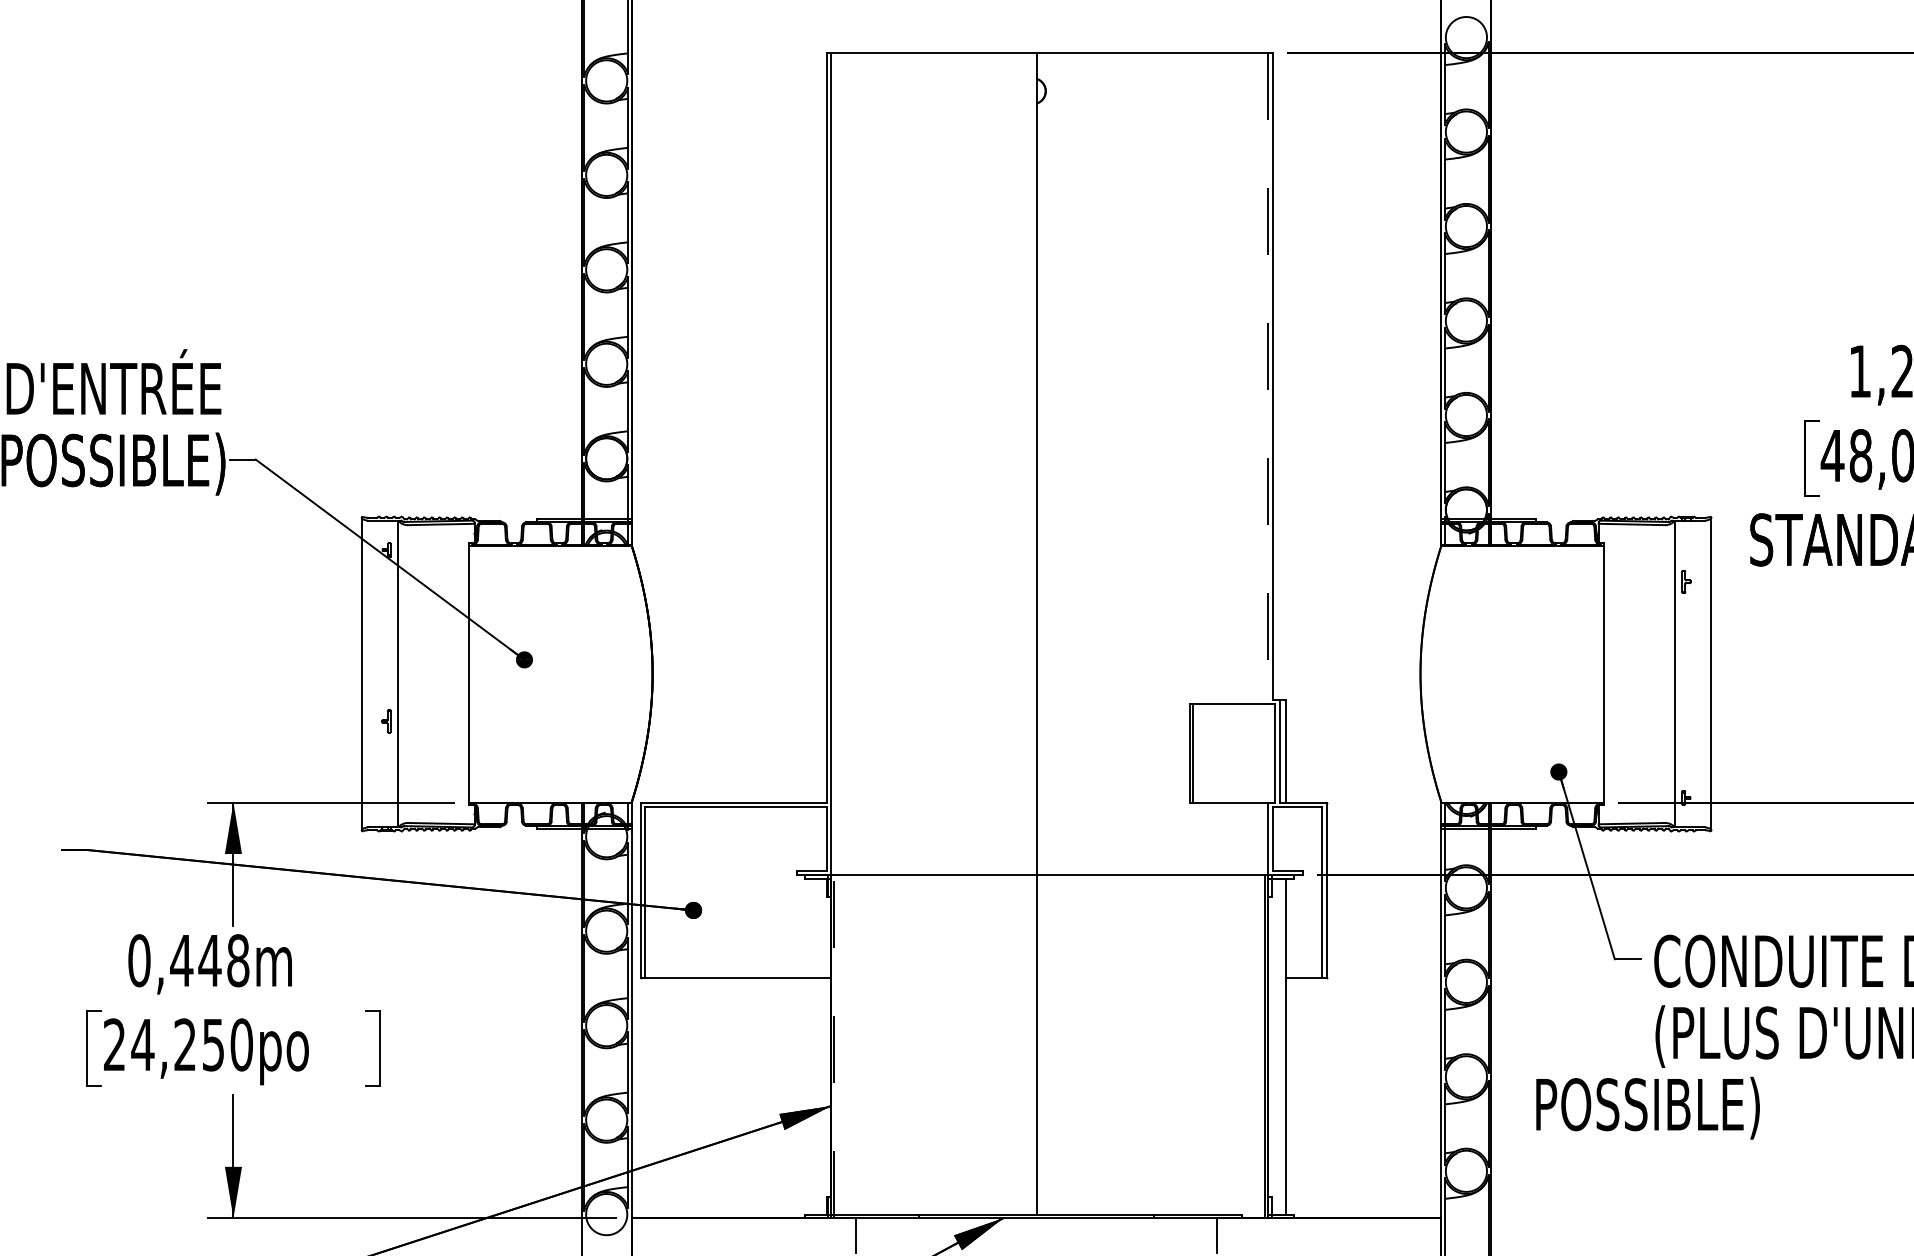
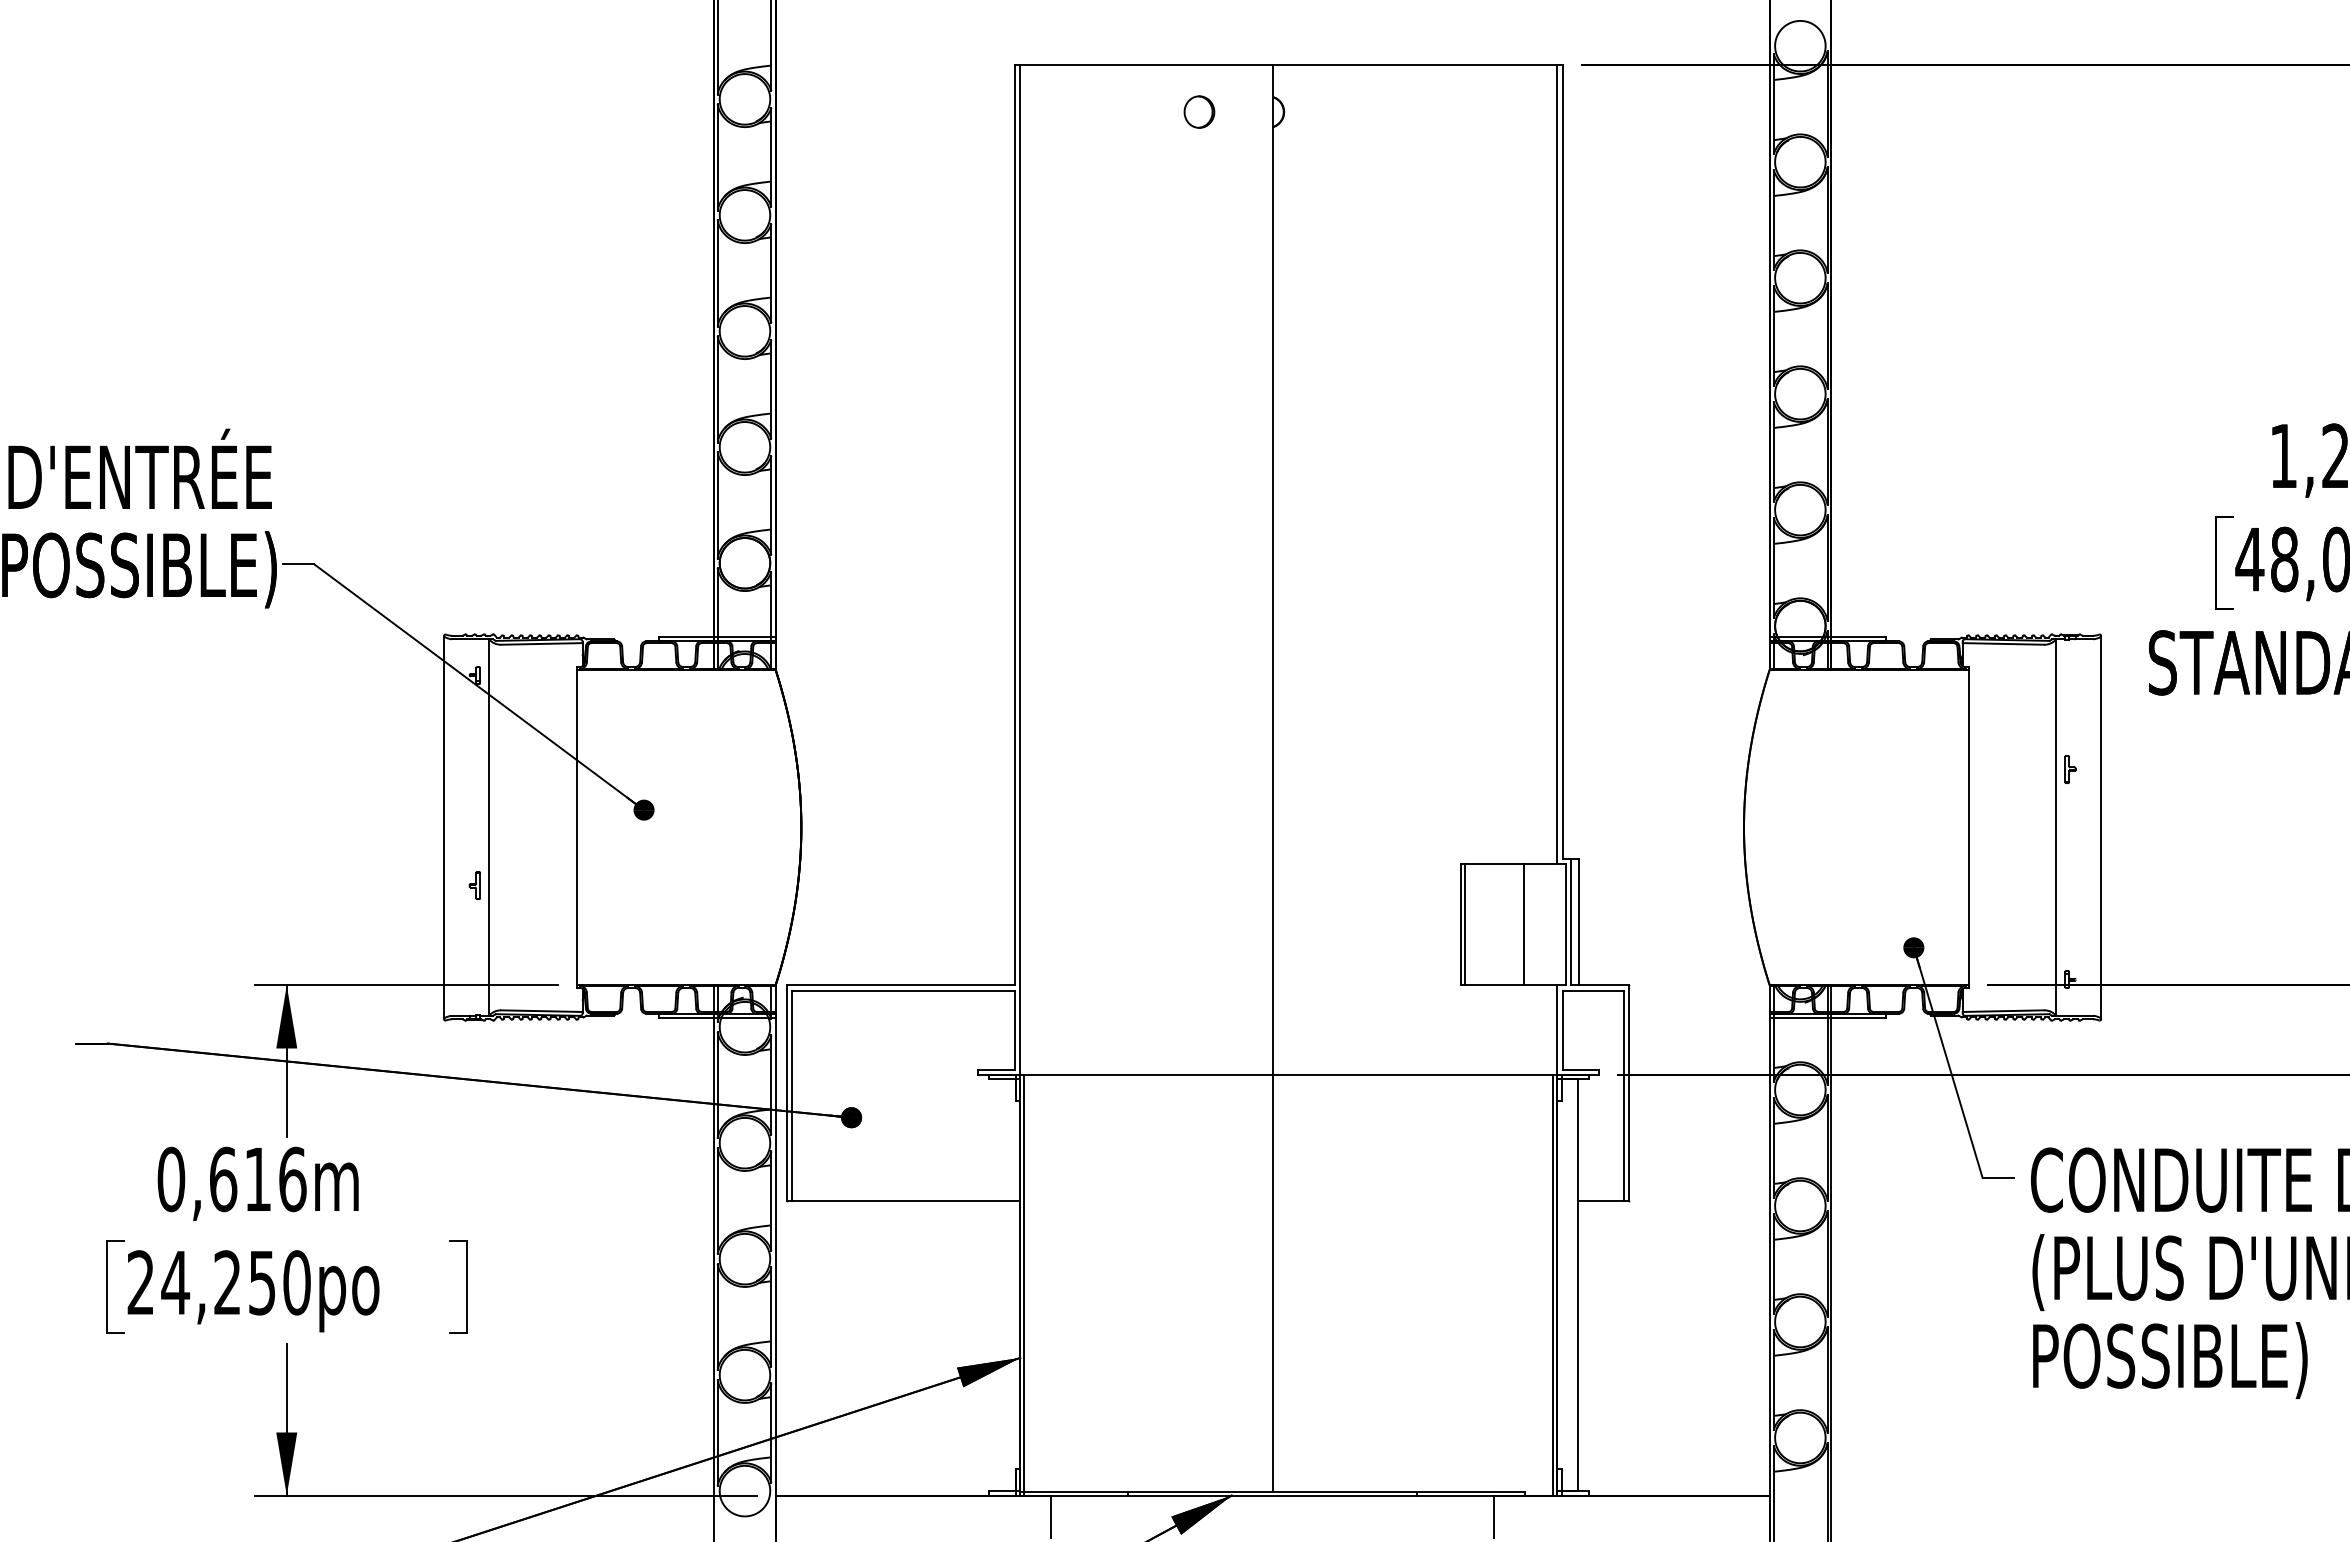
part: (976, 90) -> (1199, 111), added
line: (1268, 378) -> (1557, 464), dashed -> solid
part: (1686, 581) -> (2070, 769), moved
line: (1240, 753) -> (1523, 924), added
text: (209, 960) -> (257, 1179), 0,448m -> 0,616m
line: (834, 1046) -> (1024, 1284), dashed -> solid
text: (1648, 1108) -> (2170, 1360), moved

